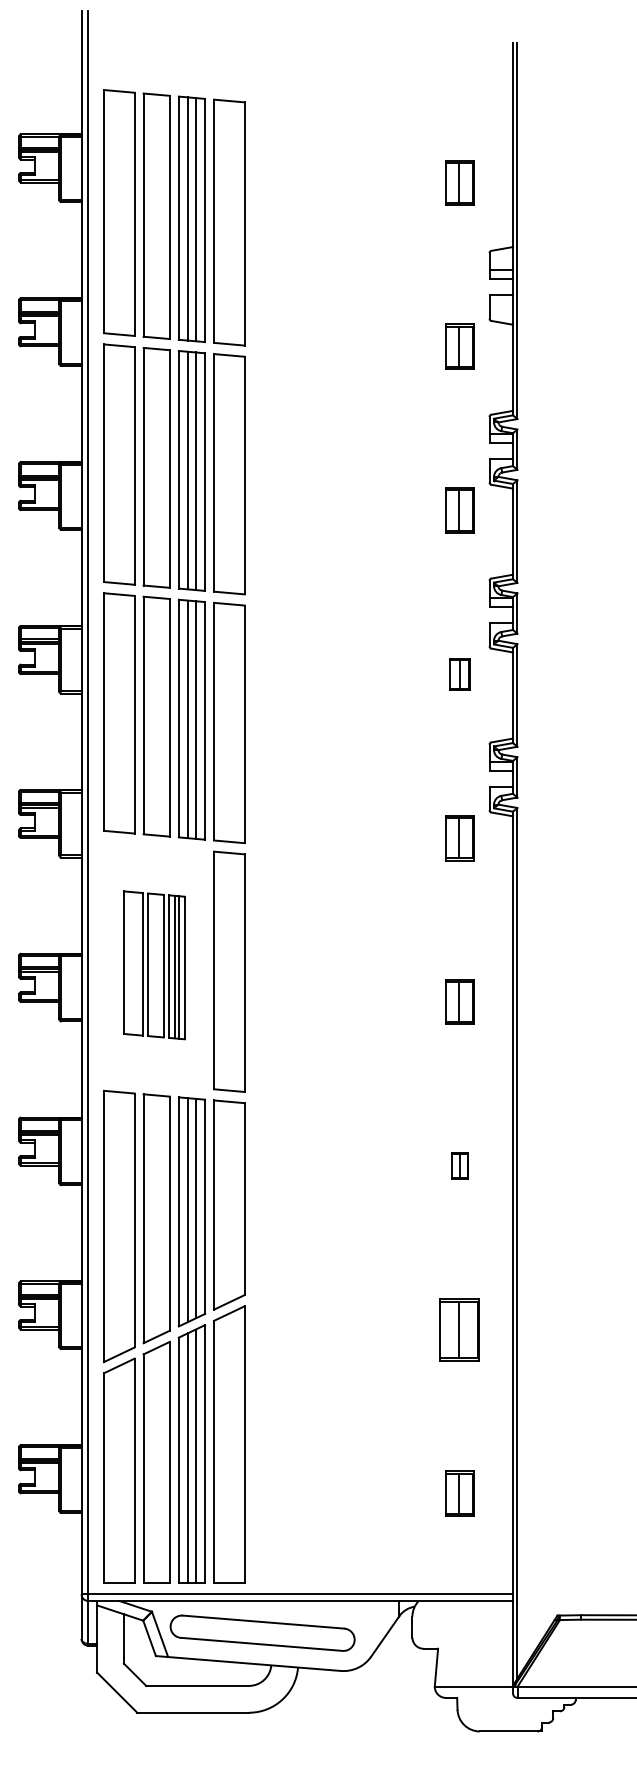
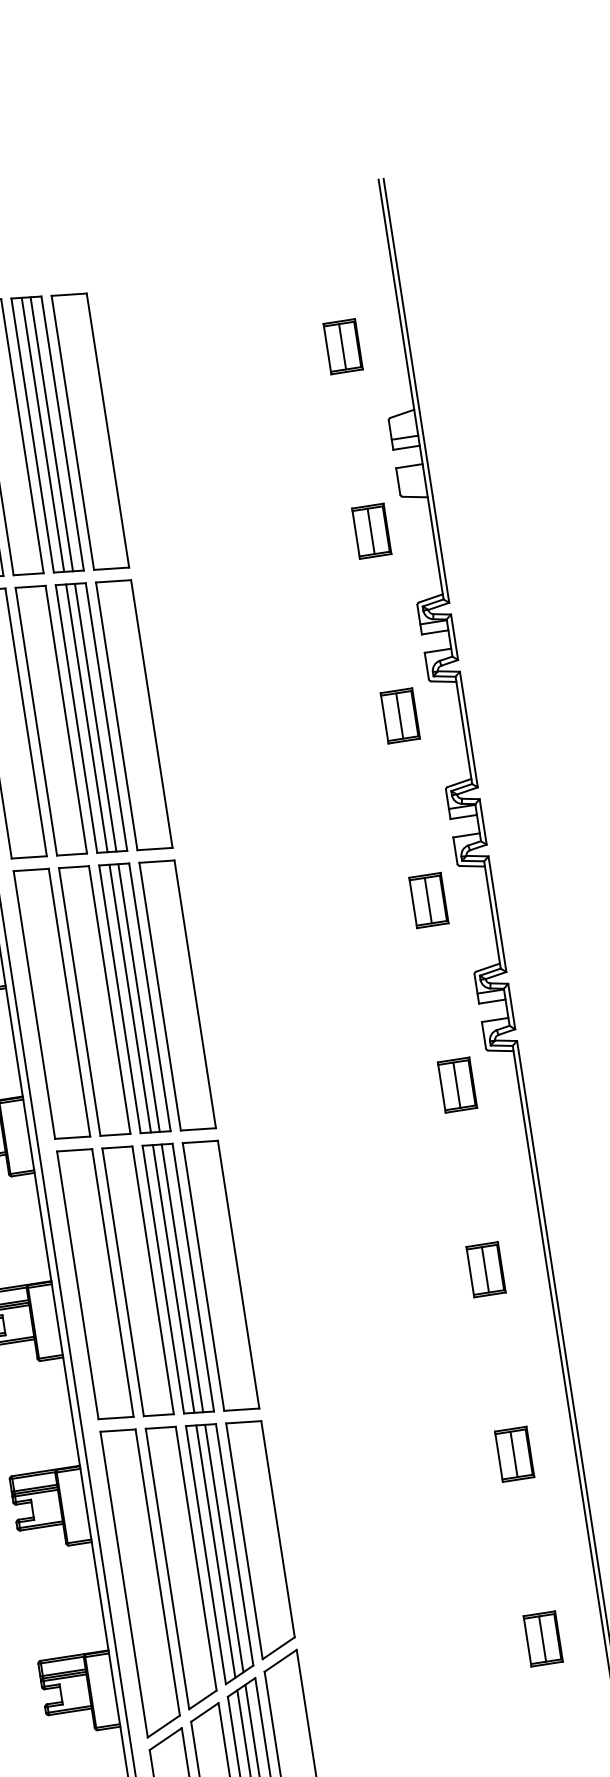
part: (459, 674) -> (428, 900), size x1.43
part: (154, 965) -> (135, 1281), size x1.67
part: (459, 1165) -> (514, 1453), size x1.67
part: (459, 1329) -> (542, 1638), size x0.71

